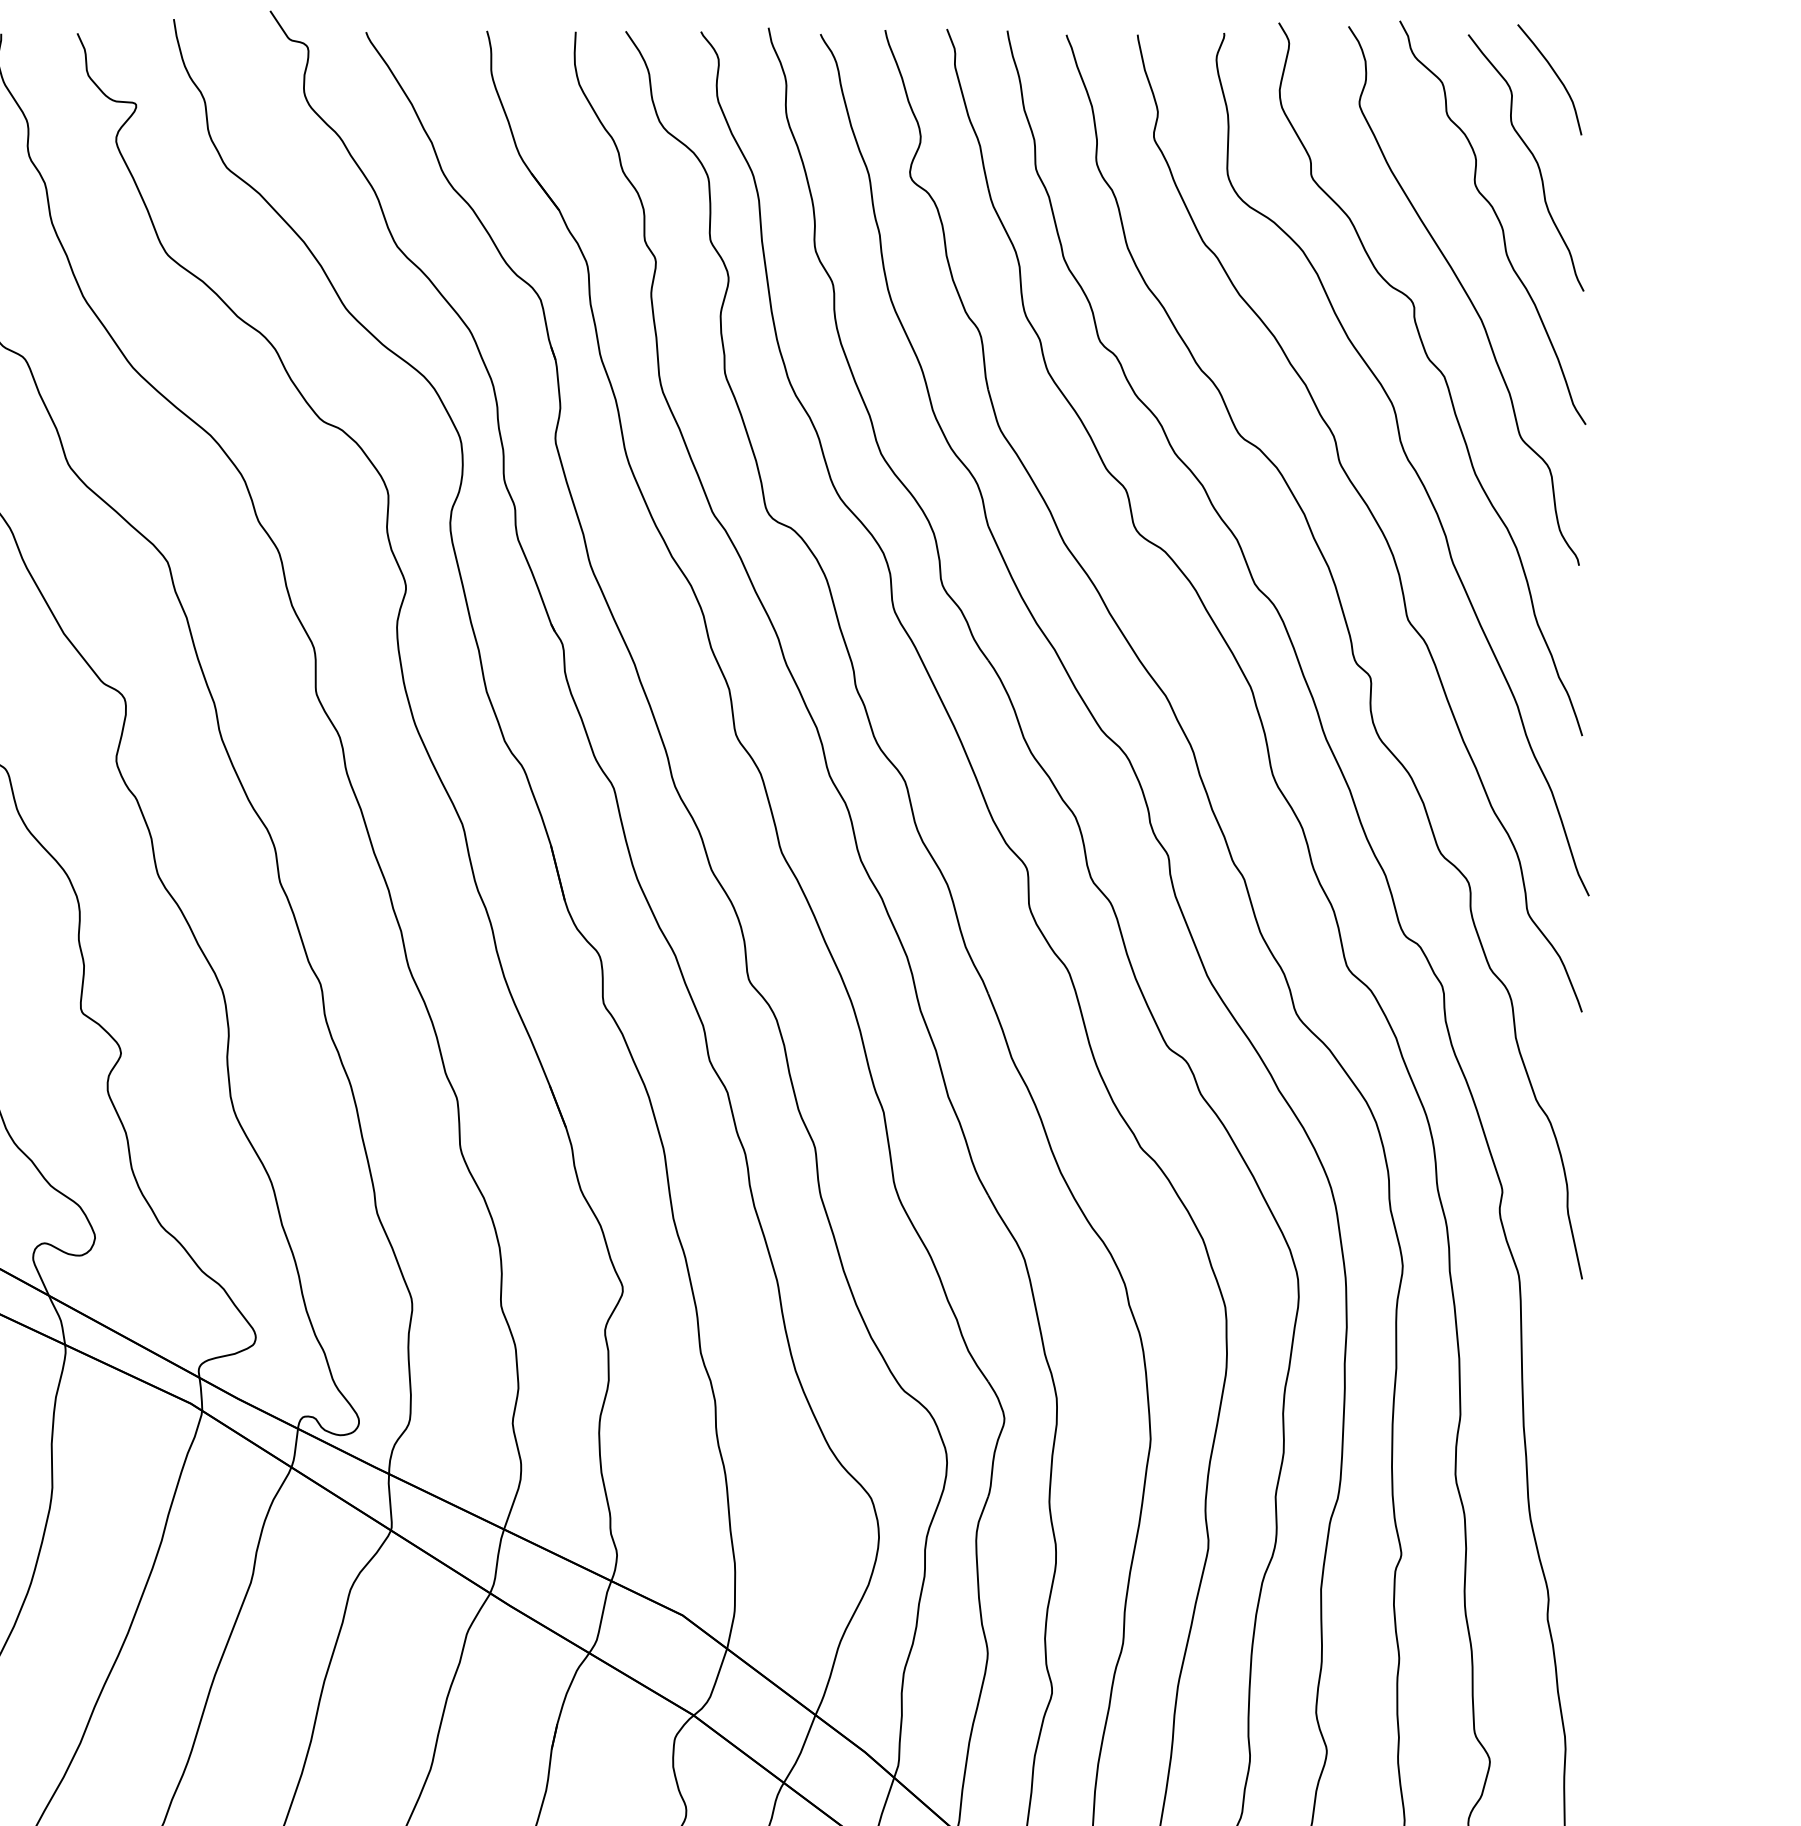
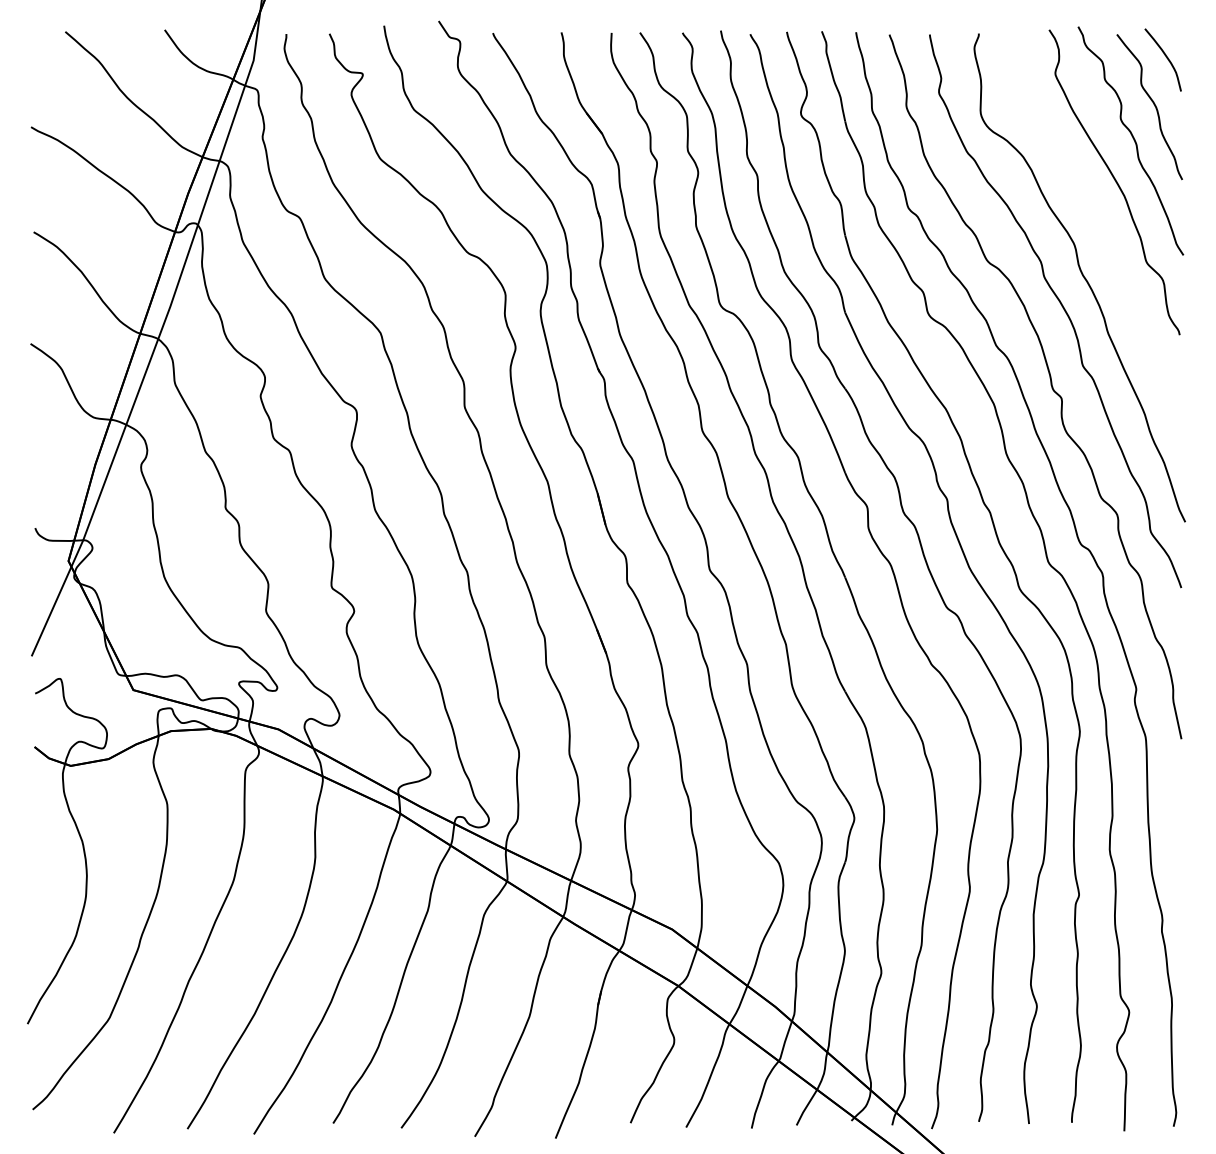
curve: (1440, 375) -> (1101, 227), removed

